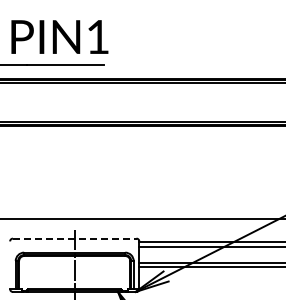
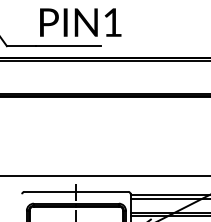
text: (59, 36) -> (80, 22), moved
line: (74, 238) -> (76, 191), dashed -> solid

